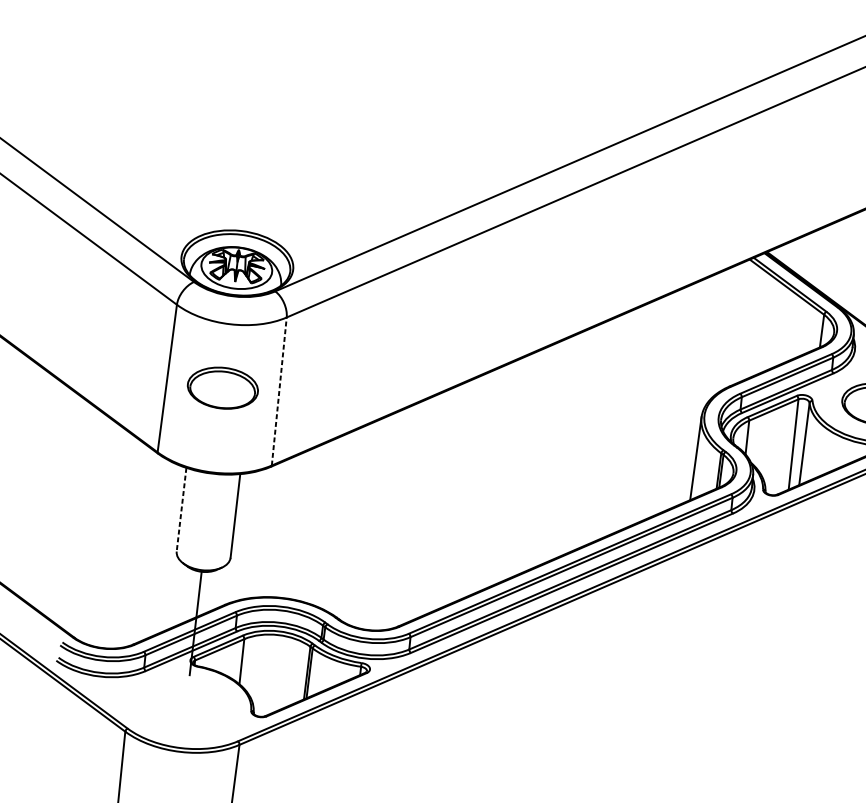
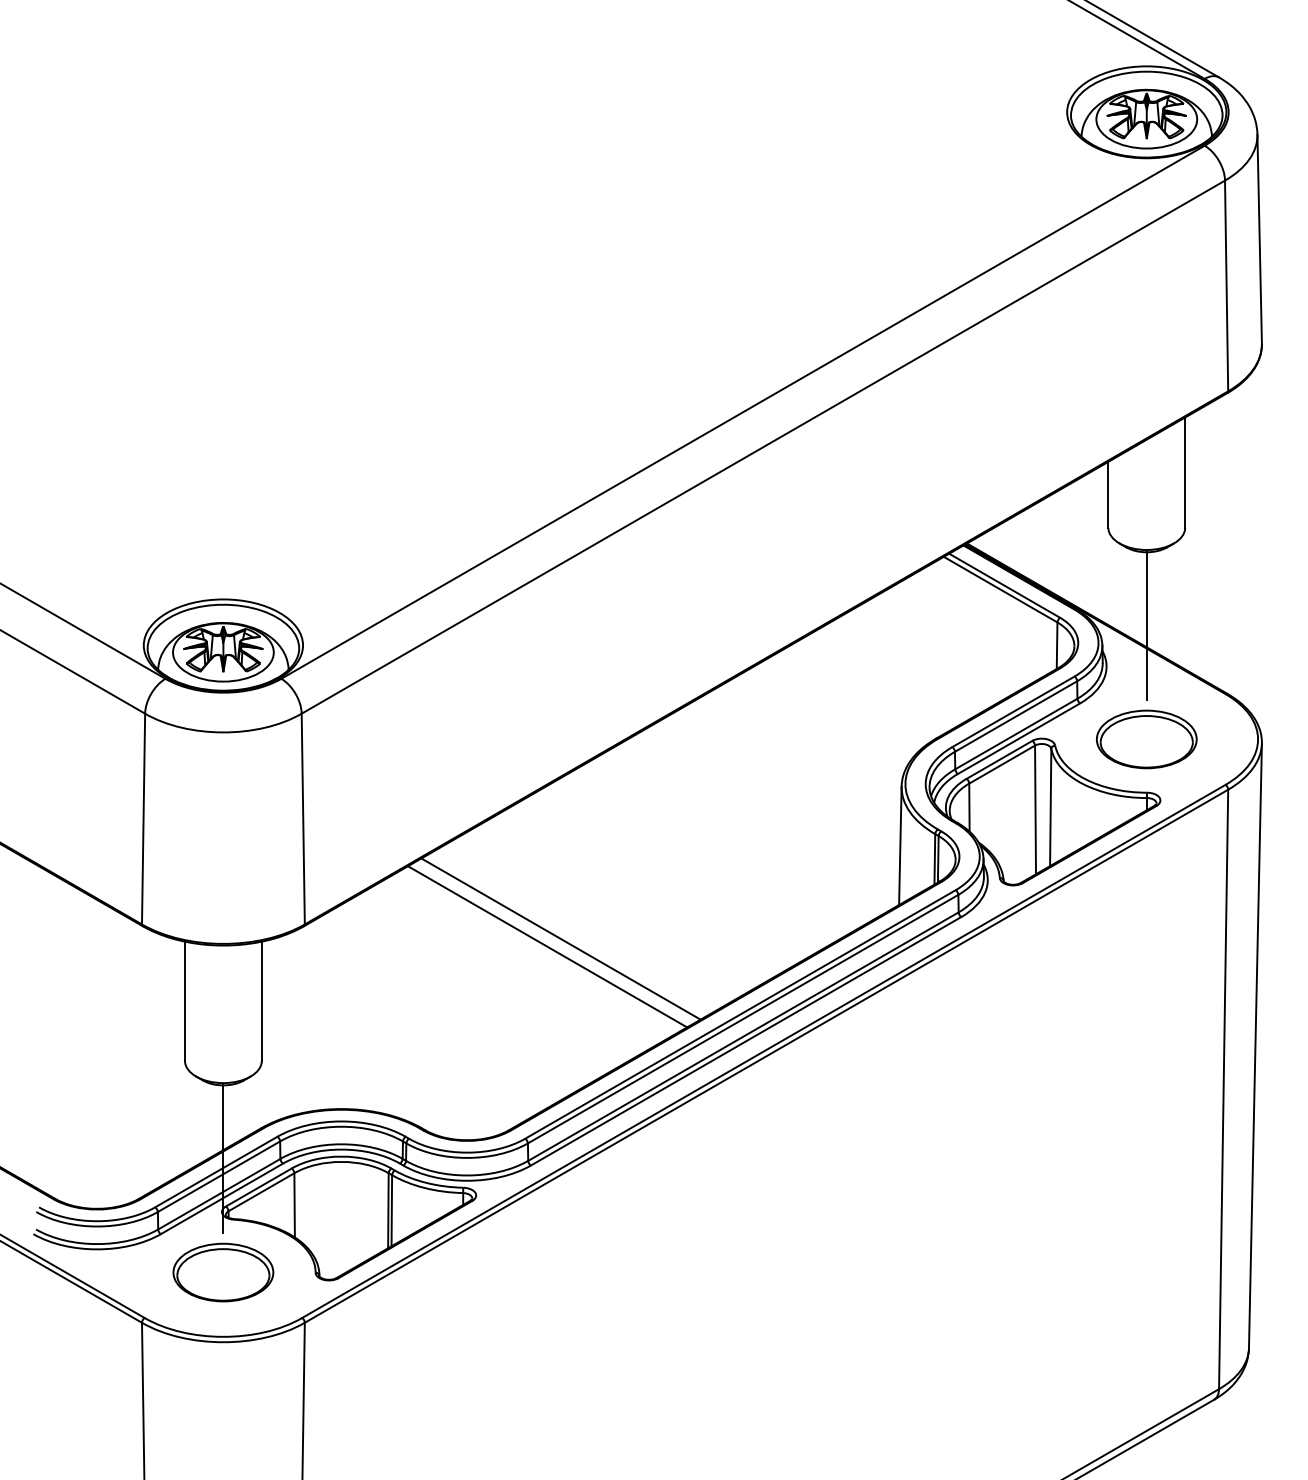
part: (222, 388) -> (223, 1272), moved
line: (279, 391) -> (303, 818), dashed -> solid
line: (450, 496) -> (560, 938), added
line: (440, 500) -> (547, 946), added
line: (181, 509) -> (185, 1001), dashed -> solid

